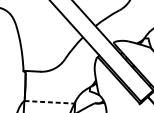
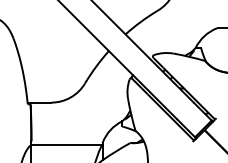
line: (49, 102) -> (66, 145), dashed -> solid

